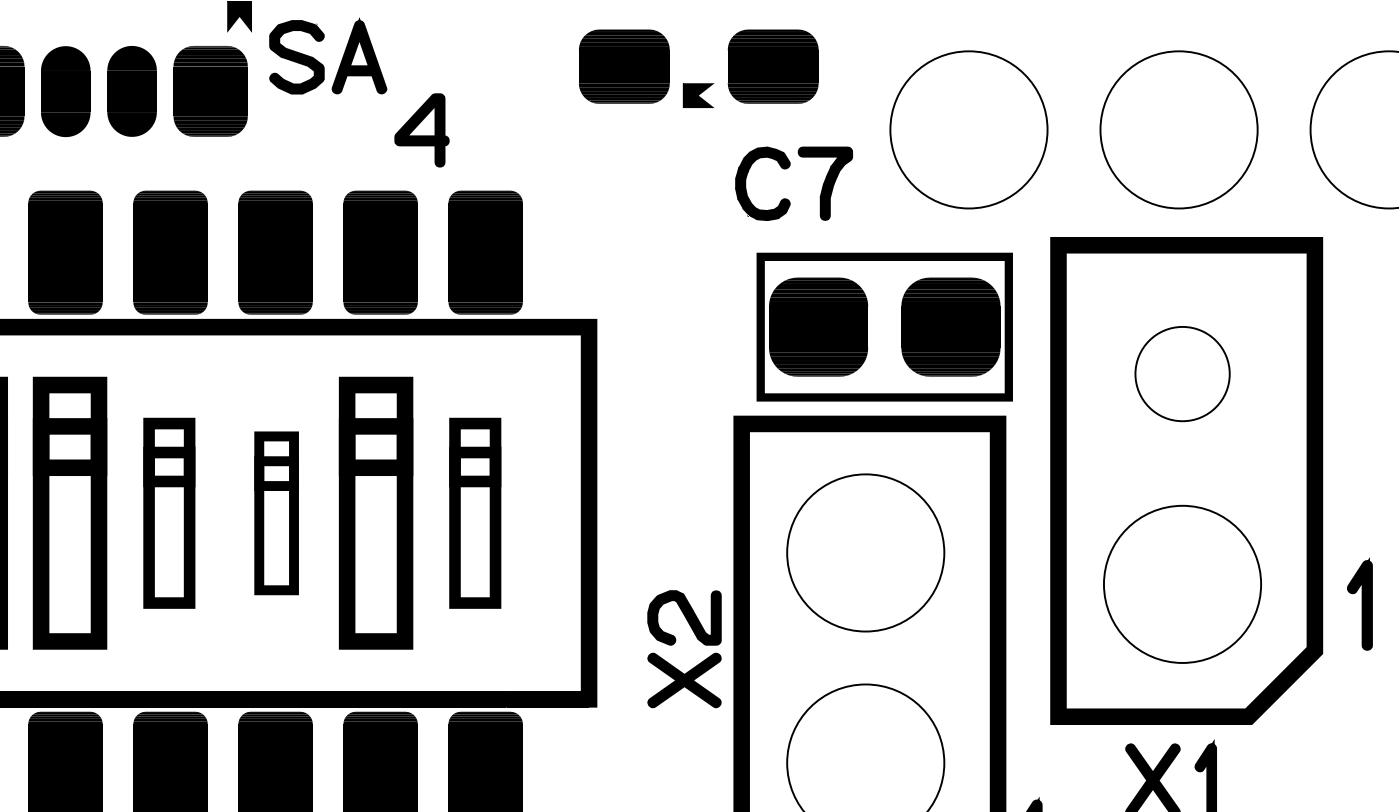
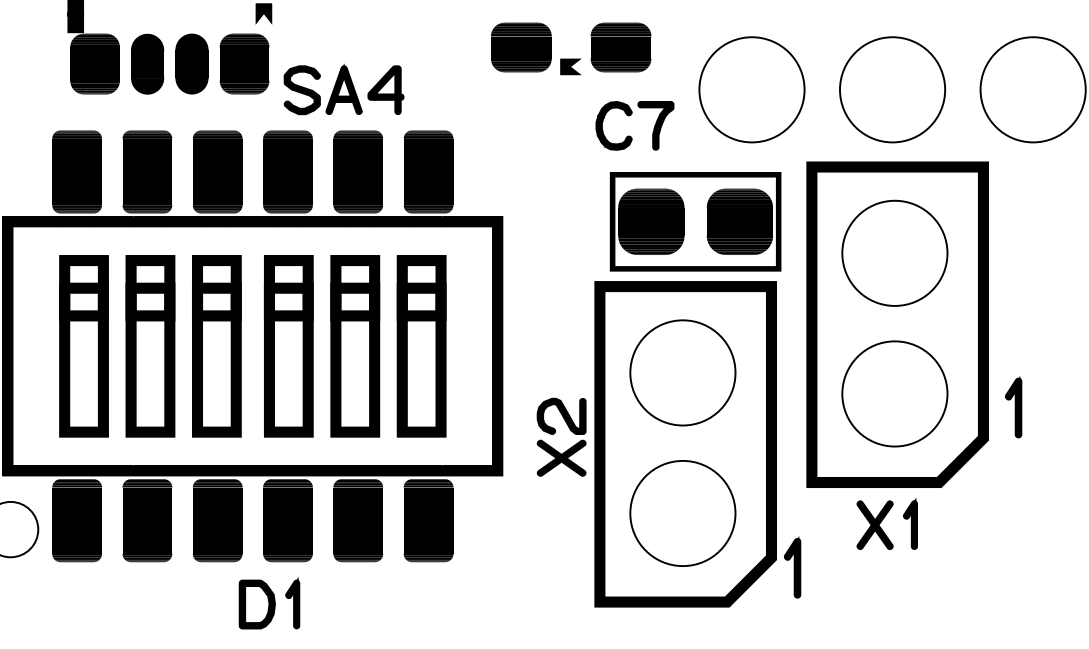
part: (327, 56) -> (322, 89), moved
part: (1181, 373) -> (894, 252), size x1.67
part: (168, 513) -> (216, 346), size x1.43
part: (276, 513) -> (288, 346), size x1.67
part: (475, 513) -> (421, 346), size x1.43

